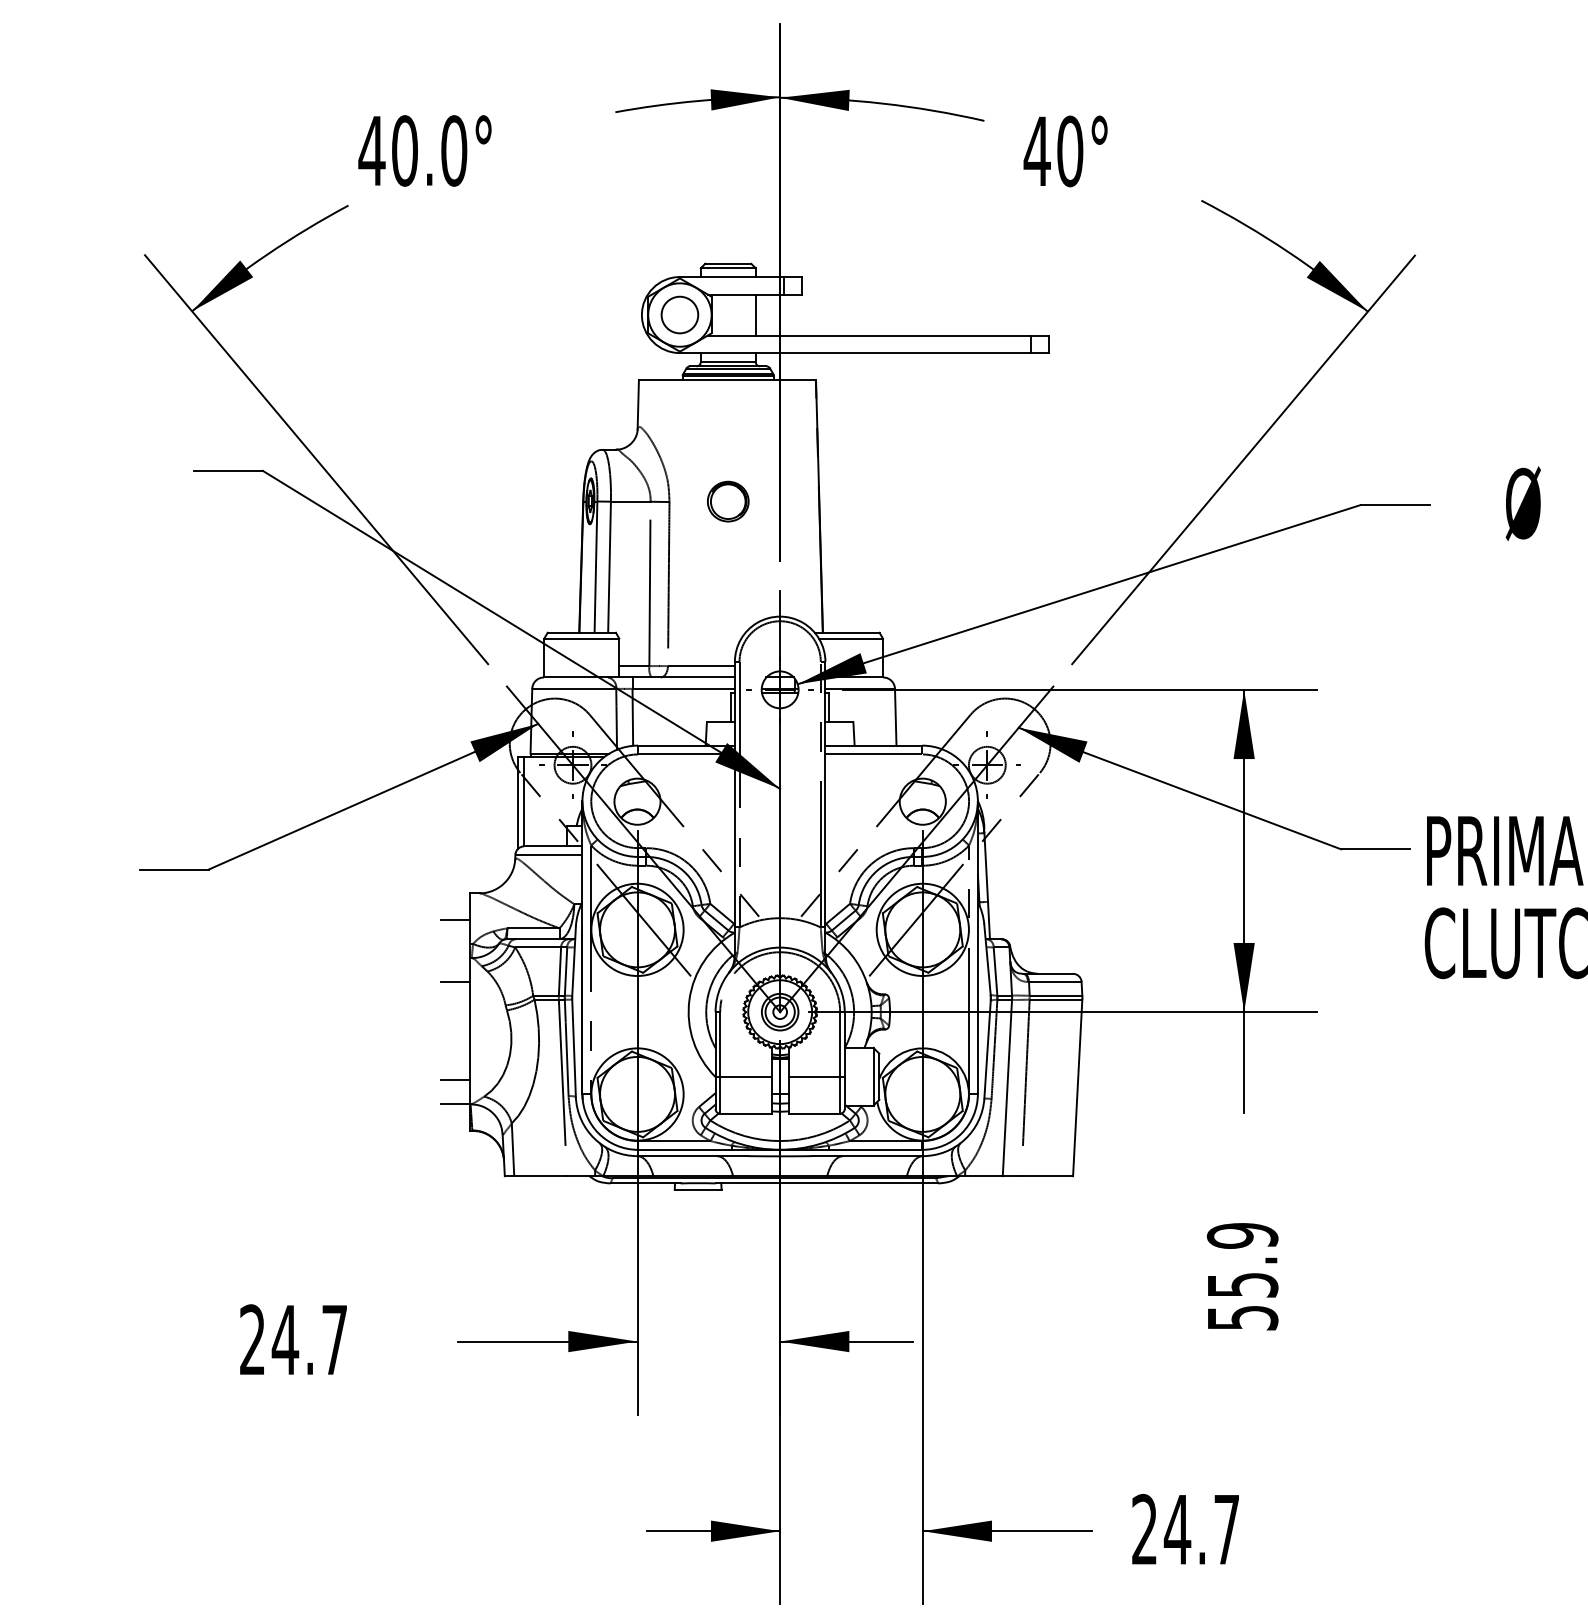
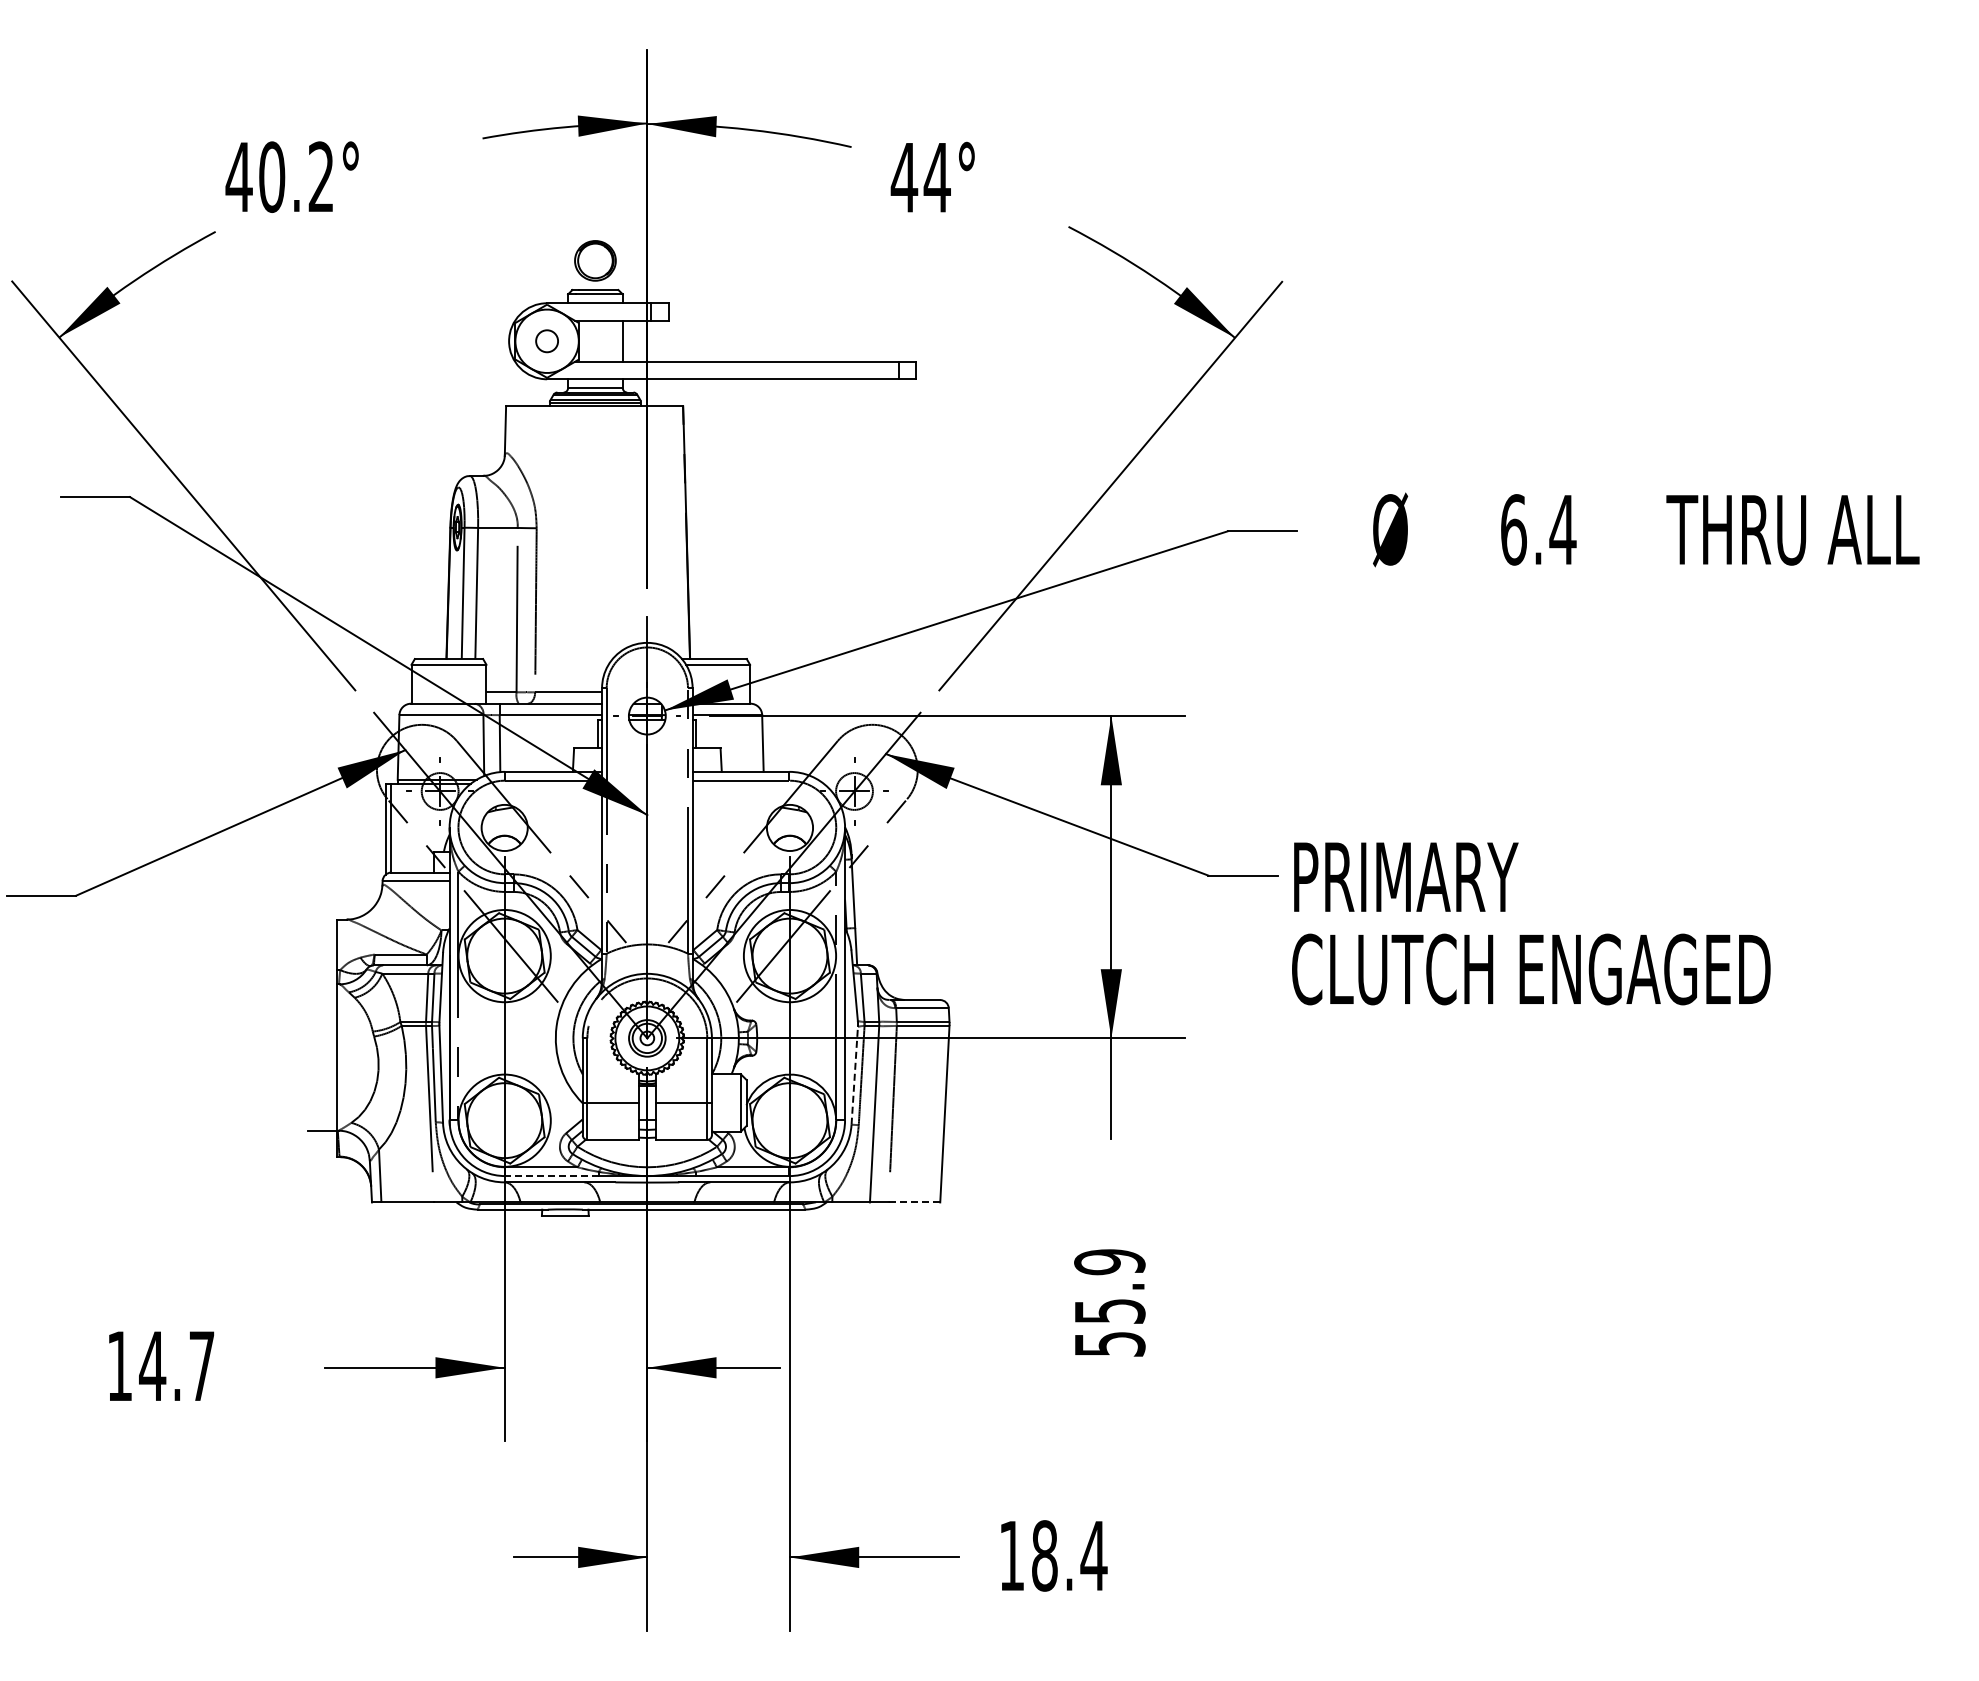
text: (454, 150) -> (321, 176), 40.0° -> 40.2°
text: (1069, 151) -> (936, 177), 40° -> 44°
circle: (679, 314) -> (546, 340), size x0.6
part: (728, 501) -> (595, 260), moved
line: (455, 920) -> (322, 946), removed
line: (455, 982) -> (322, 1008), removed
line: (987, 1049) -> (854, 1075), solid -> dashed
line: (455, 1080) -> (322, 1106), removed
line: (685, 1150) -> (552, 1176), solid -> dashed
line: (1047, 1176) -> (914, 1202), solid -> dashed
text: (252, 1339) -> (119, 1365), 24.7 -> 14.7
text: (1186, 1529) -> (1053, 1555), 24.7 -> 18.4

